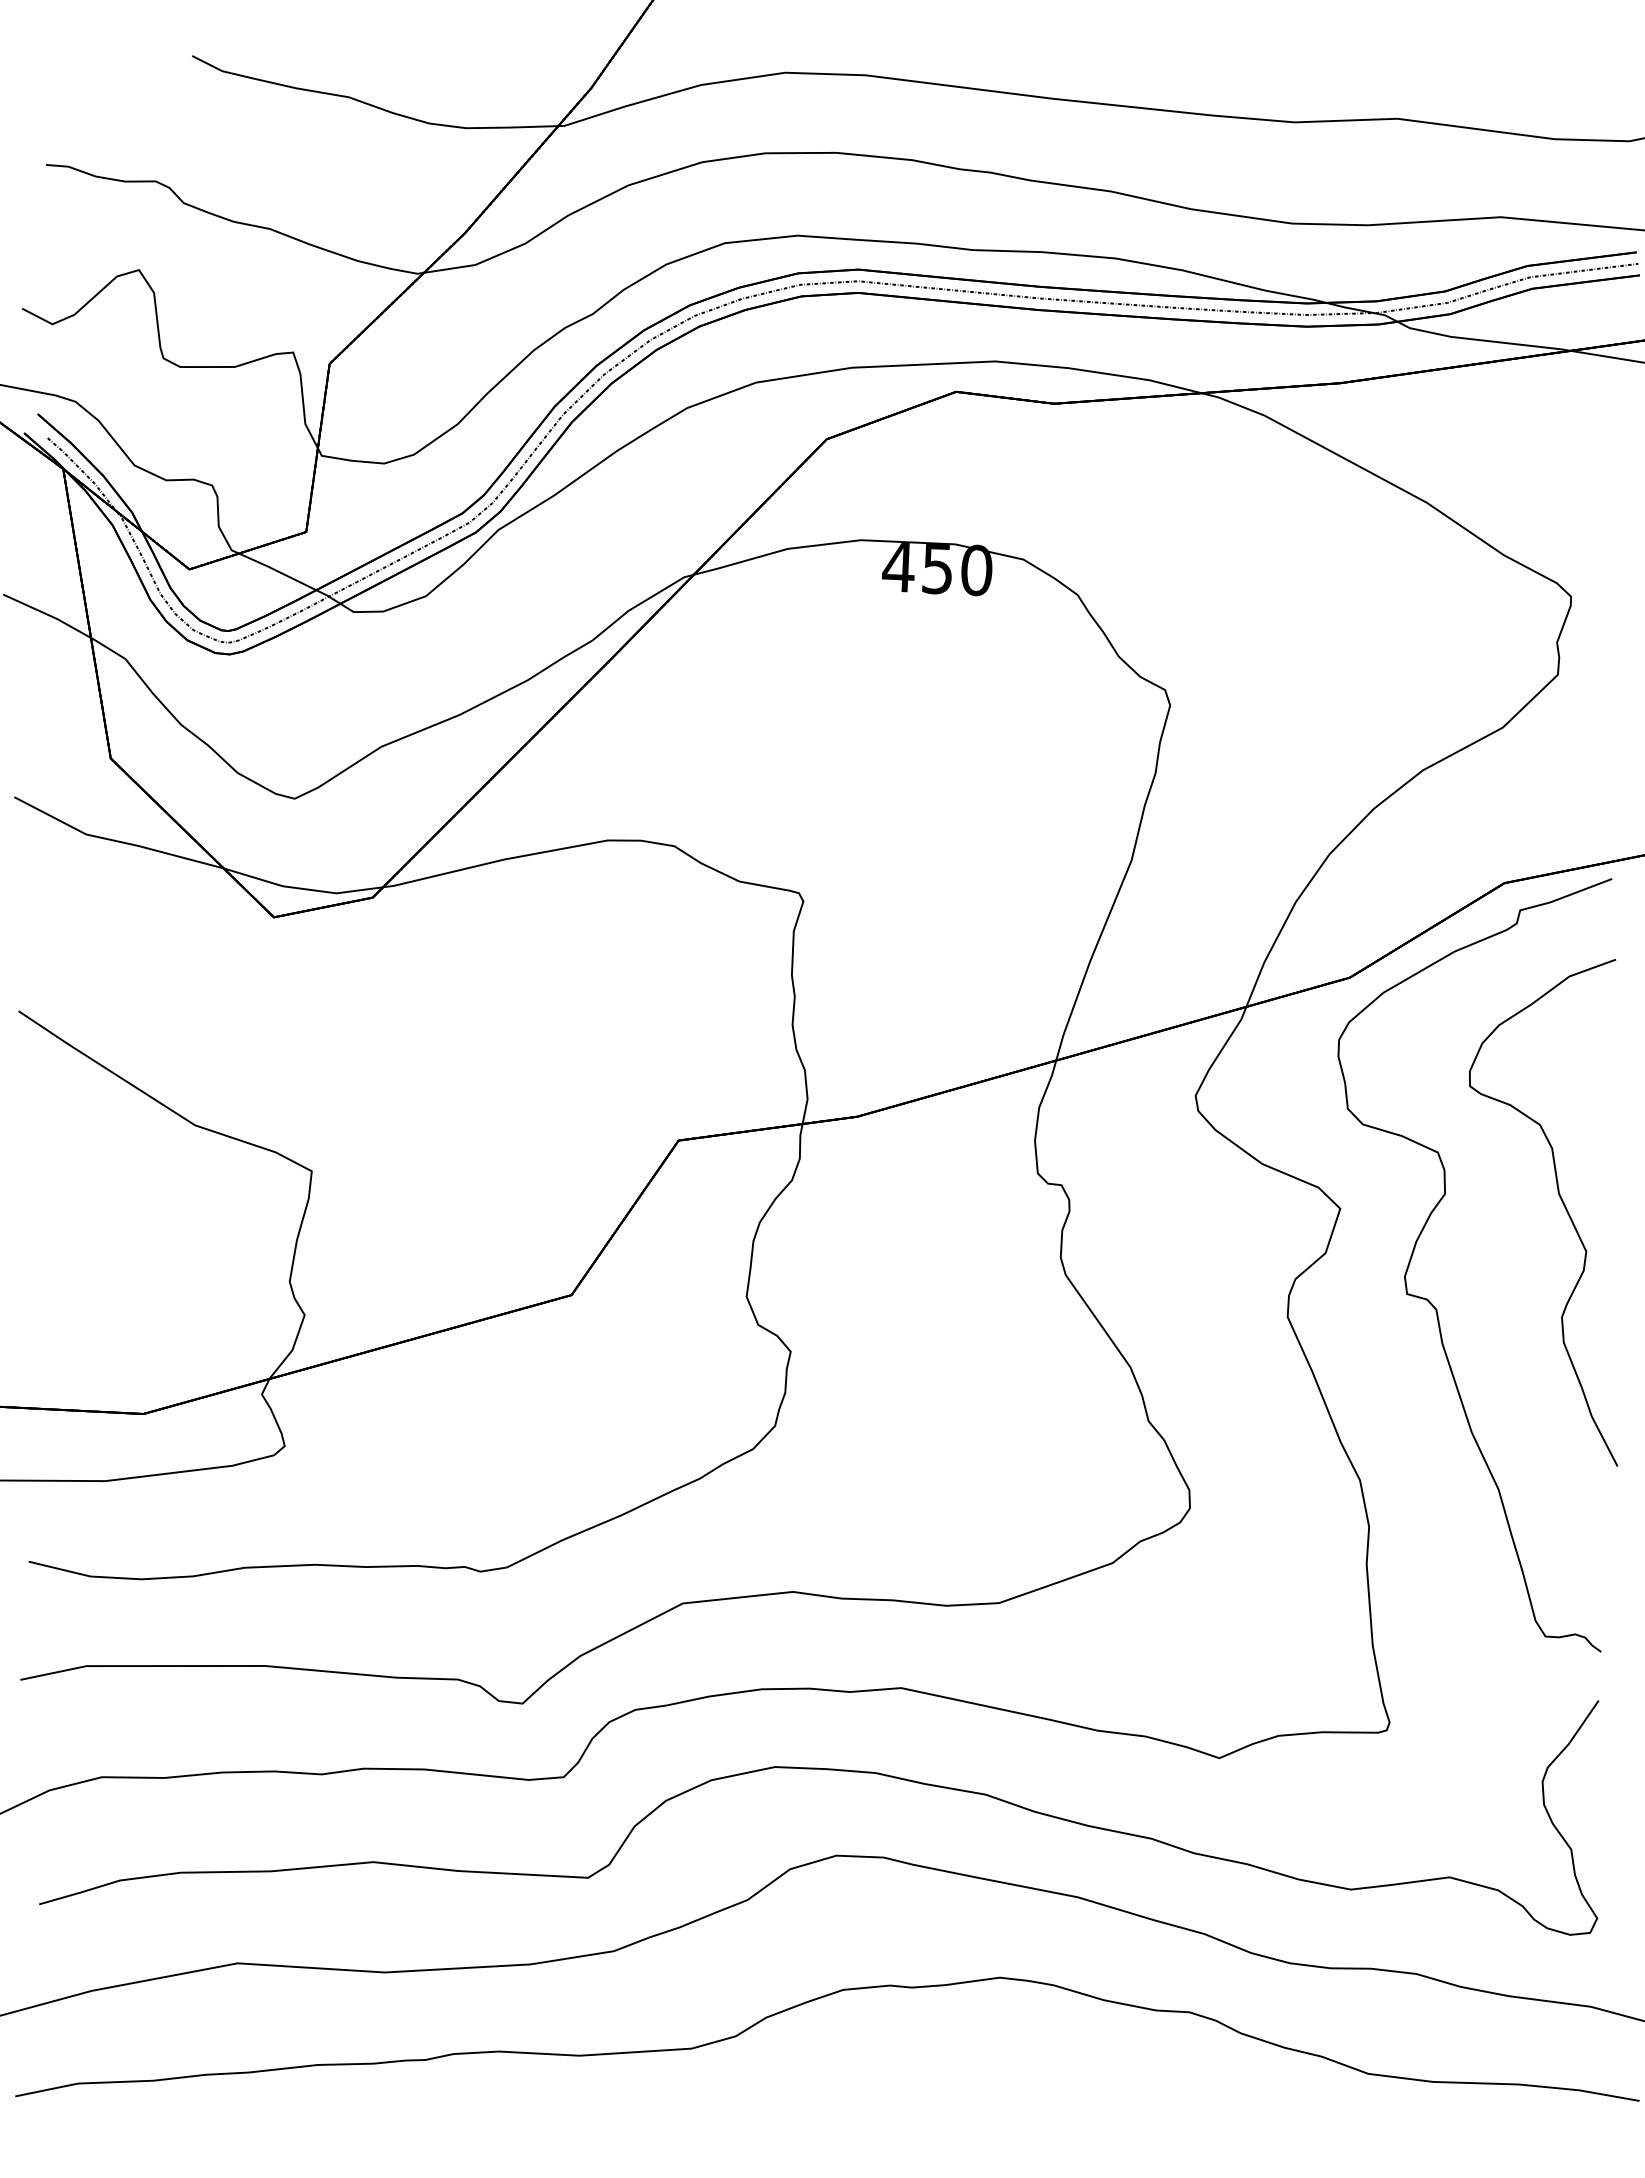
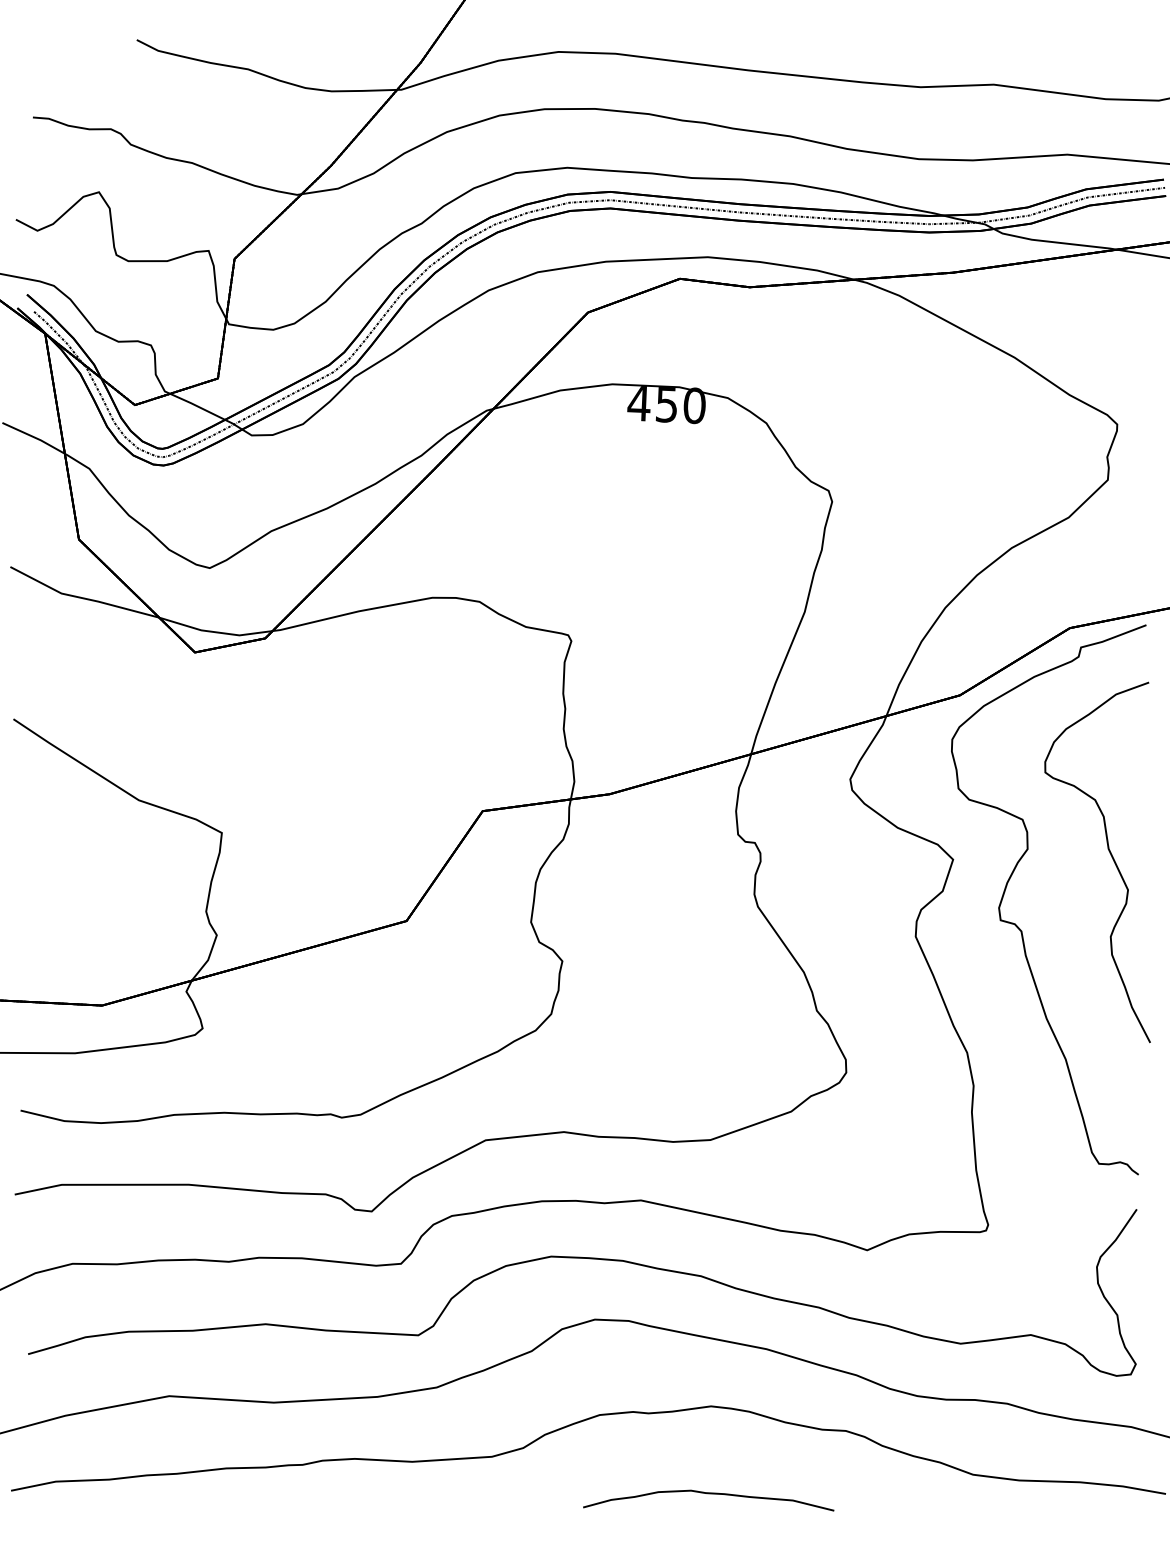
curve: (996, 2100) -> (708, 1493), added

